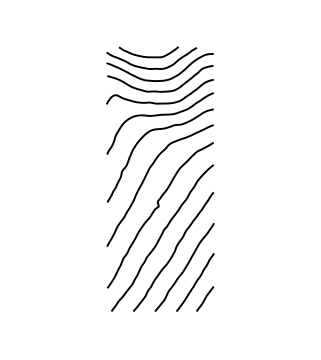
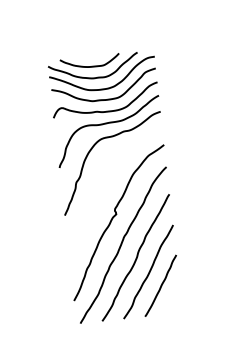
curve: (145, 179) -> (100, 188), removed
line: (205, 298) -> (172, 300), removed

